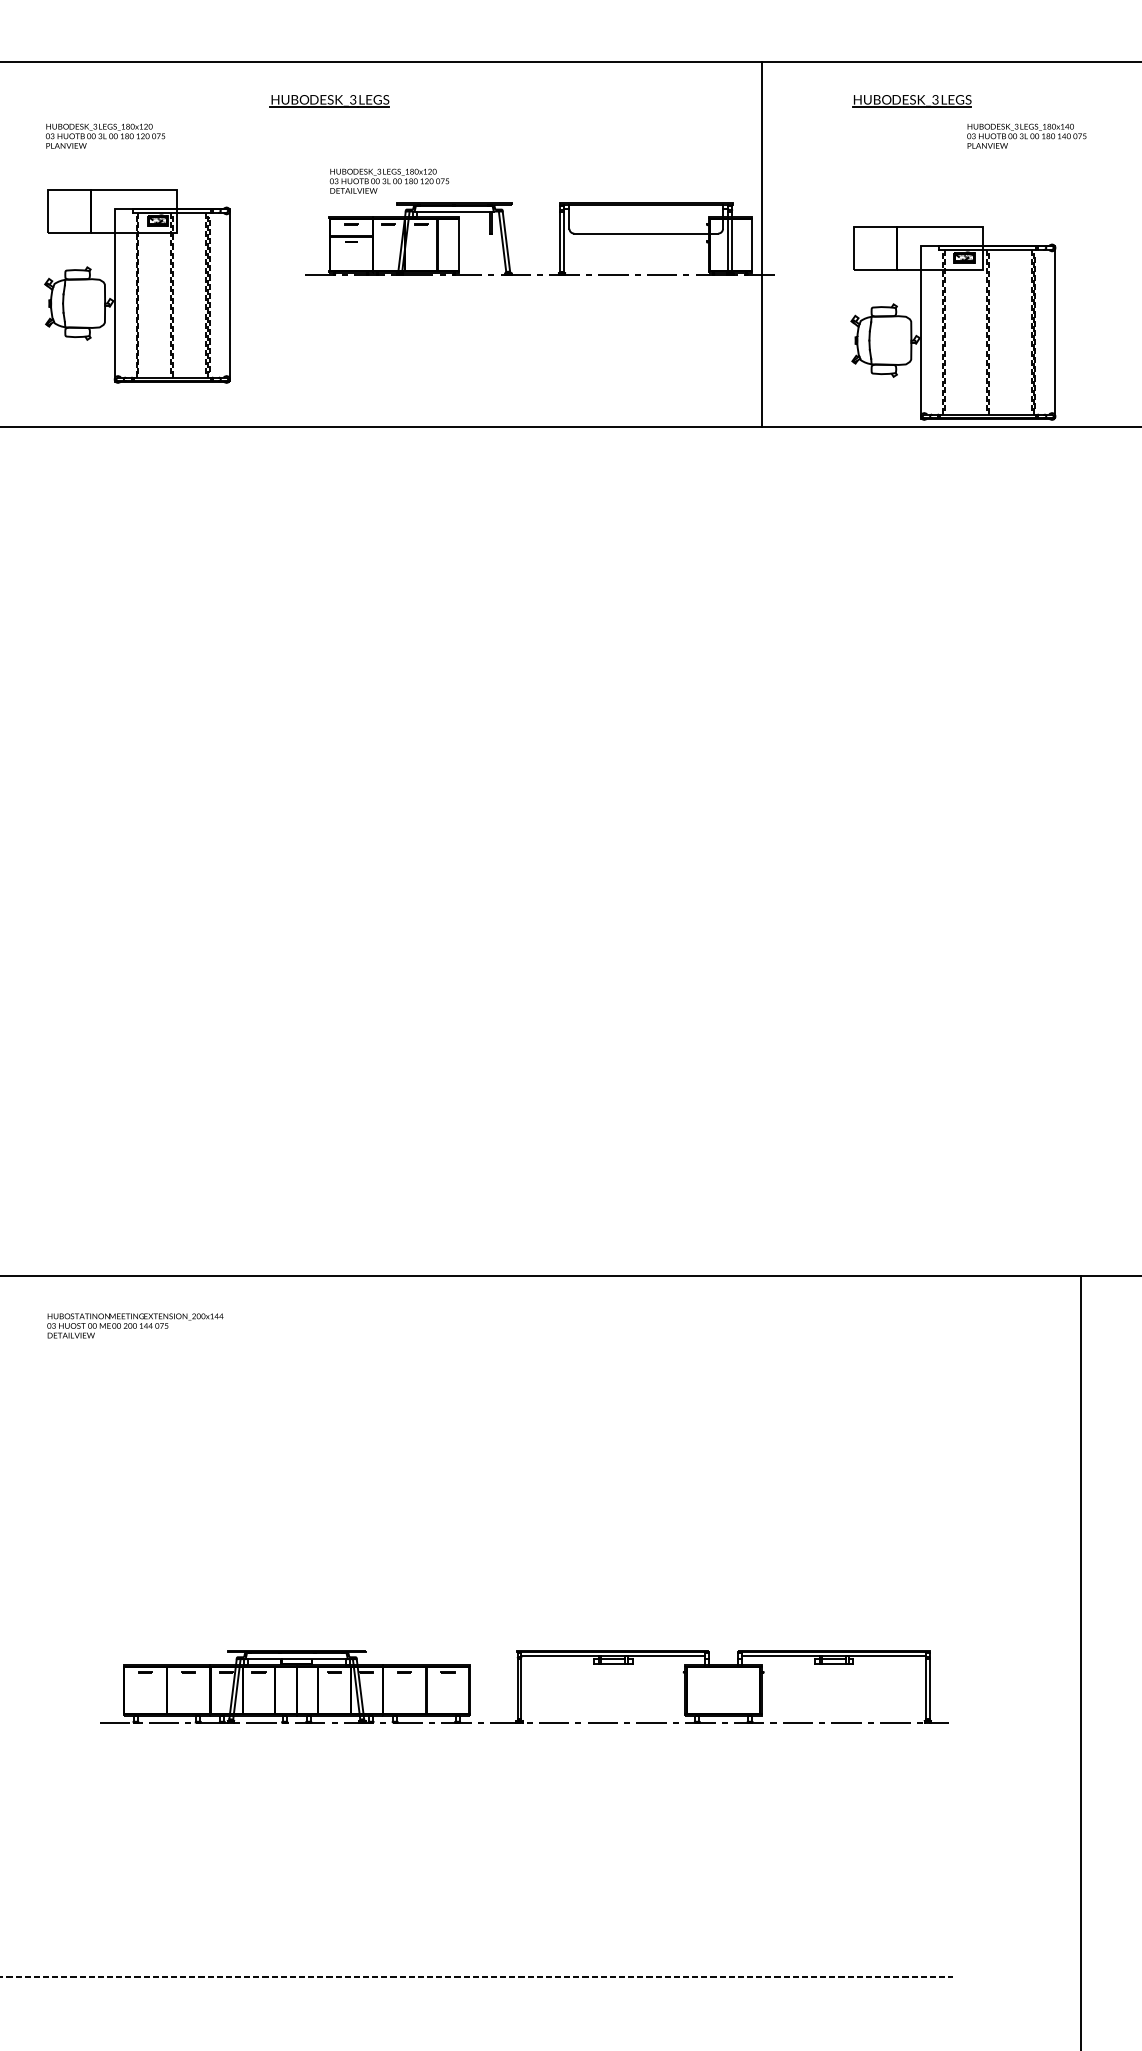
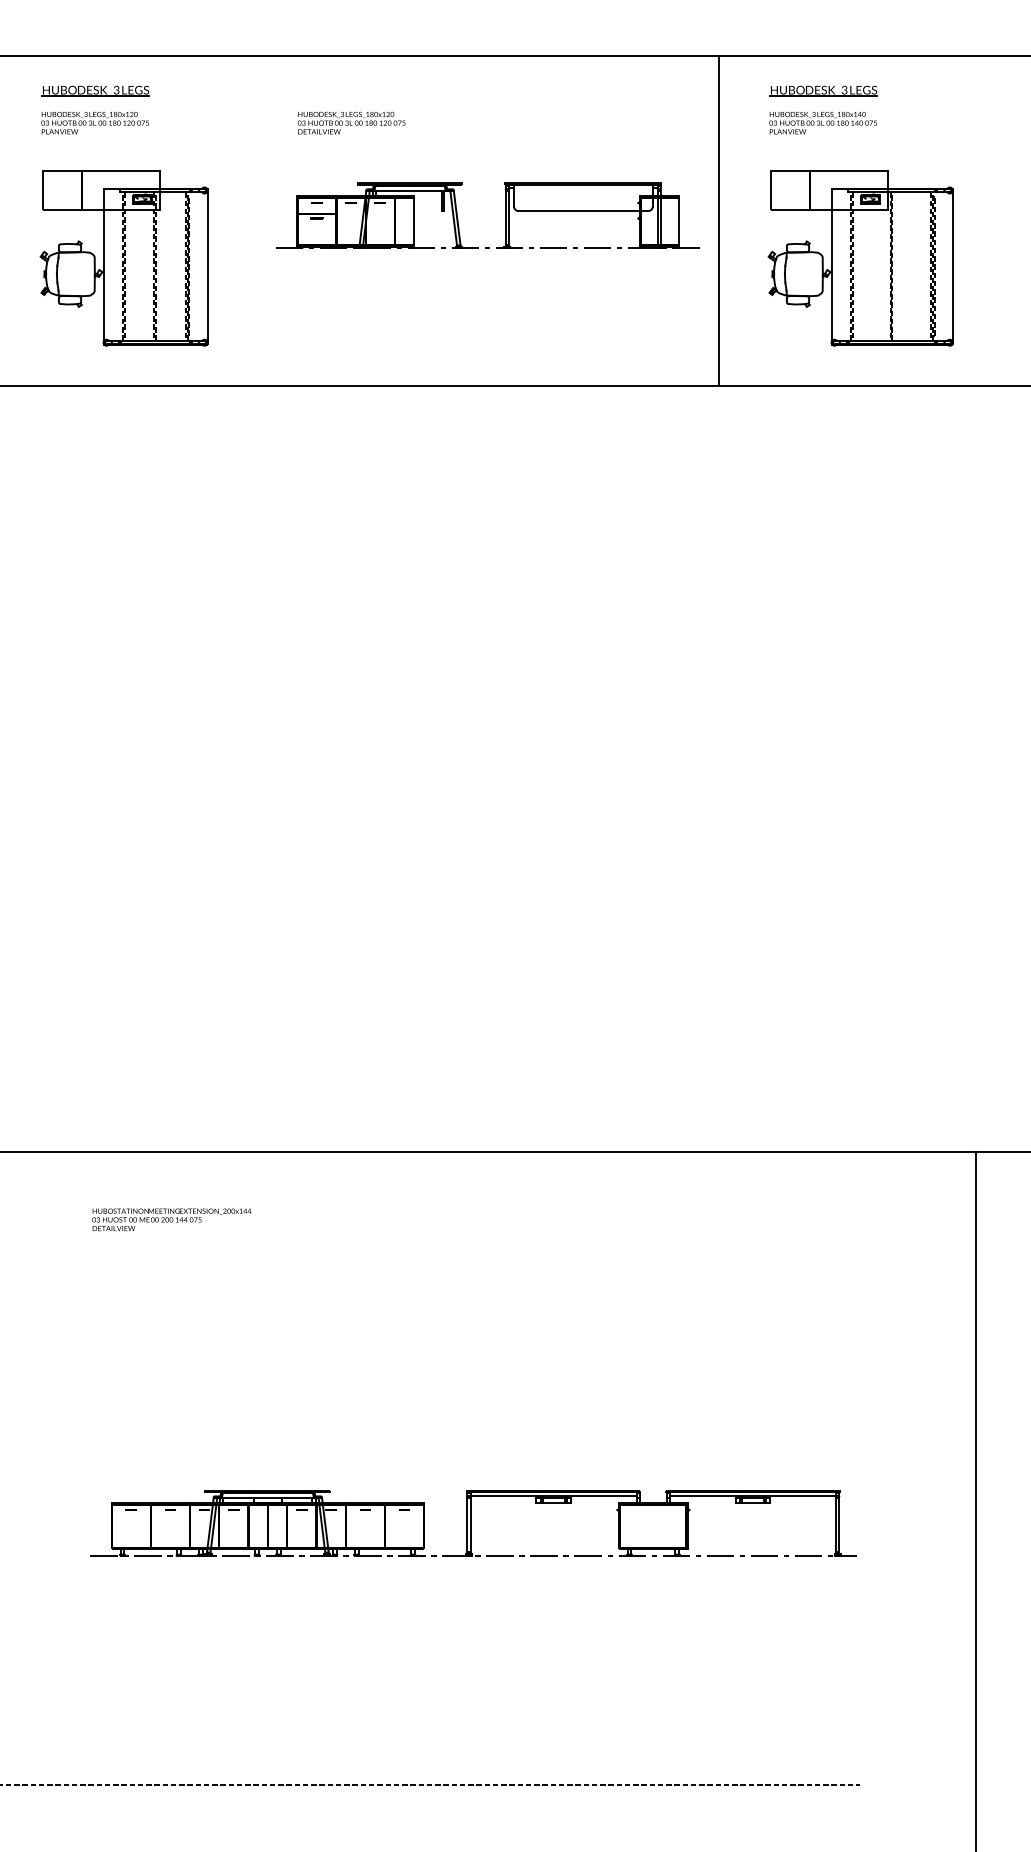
part: (329, 101) -> (95, 91), moved
text: (1026, 135) -> (822, 122), moved
text: (389, 180) -> (351, 122), moved
line: (761, 244) -> (719, 220), moved
part: (953, 323) -> (860, 258), moved
text: (135, 1325) -> (171, 1219), moved

